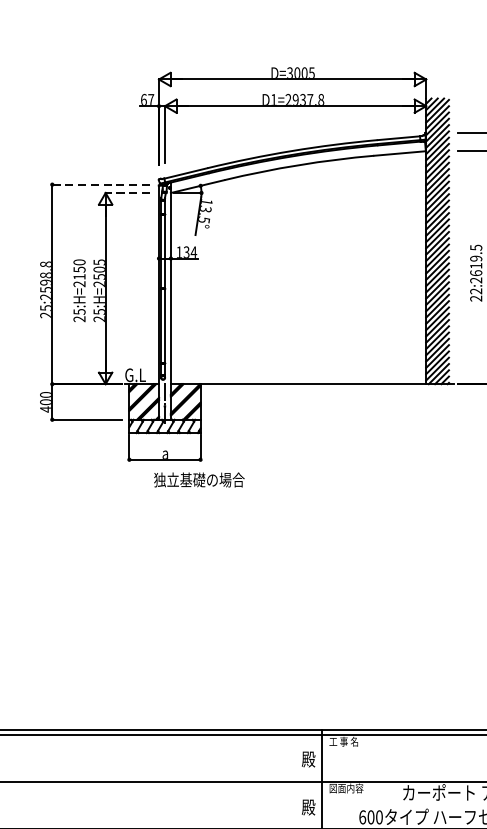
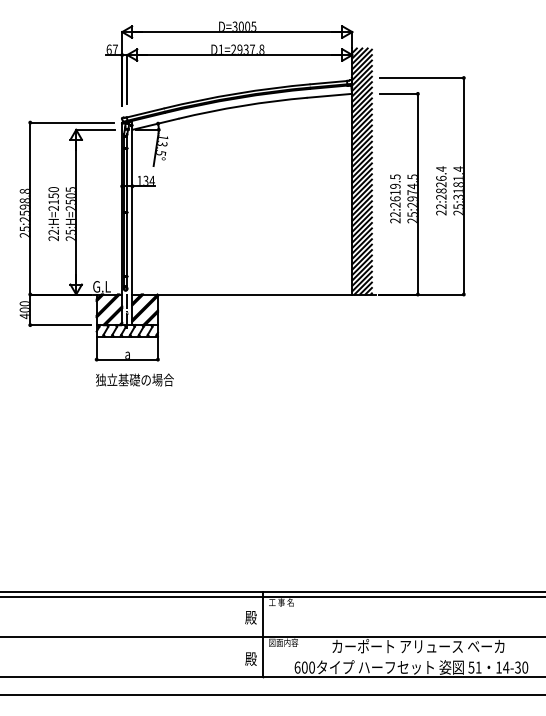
line: (100, 184) -> (71, 122), dashed -> solid
line: (126, 192) -> (94, 129), dashed -> solid
text: (79, 311) -> (53, 231), 25:H=2150 -> 22:H=2150
text: (198, 479) -> (134, 379), moved

